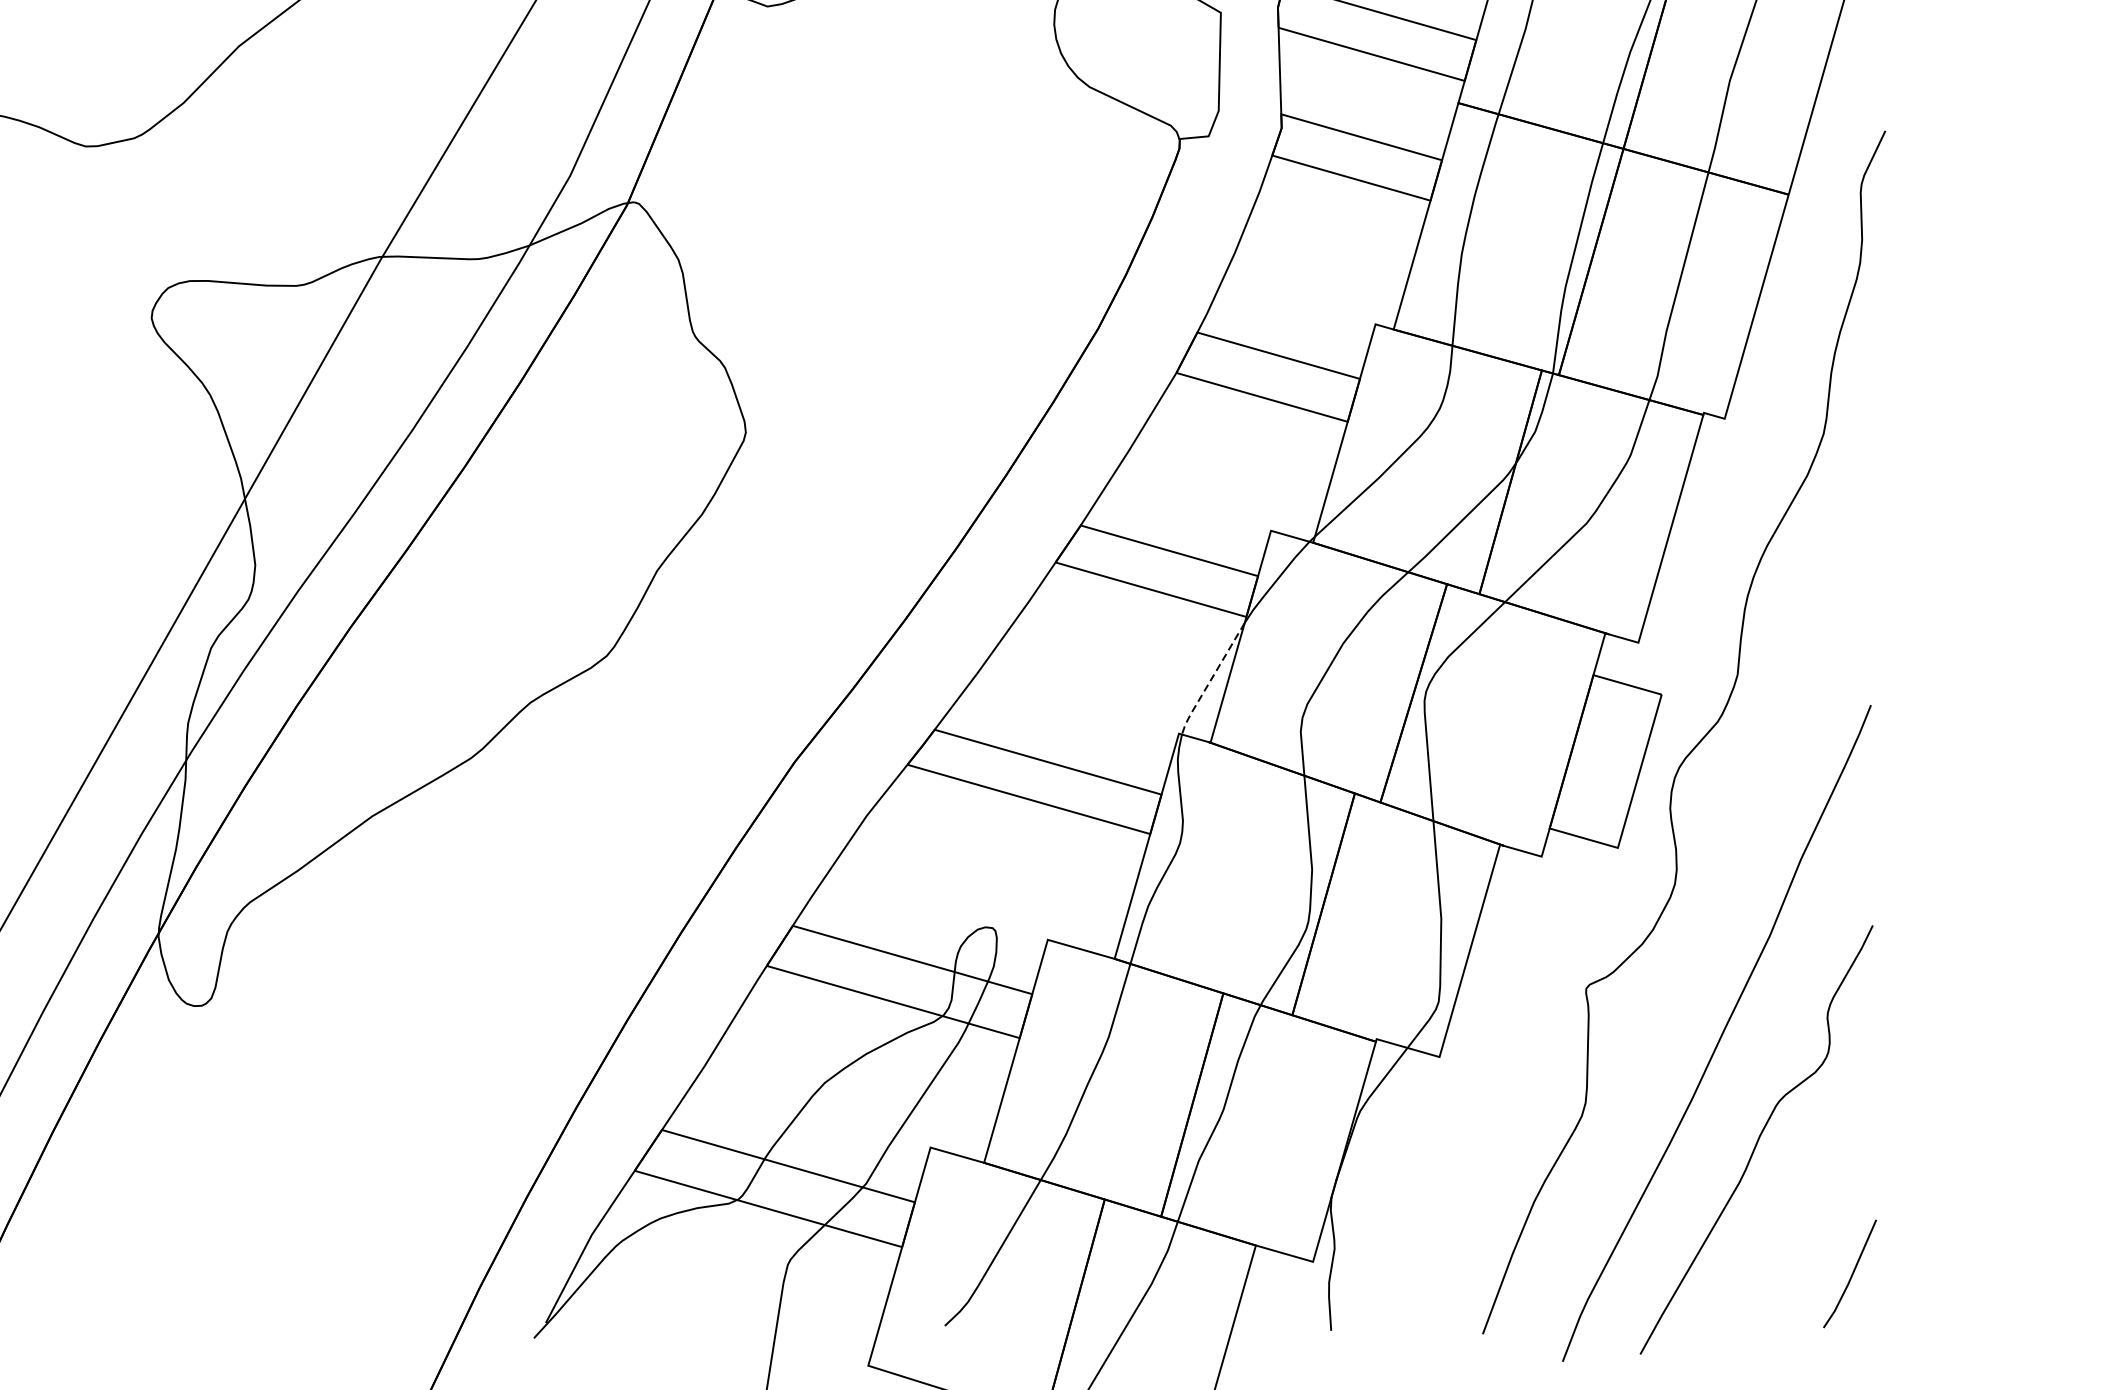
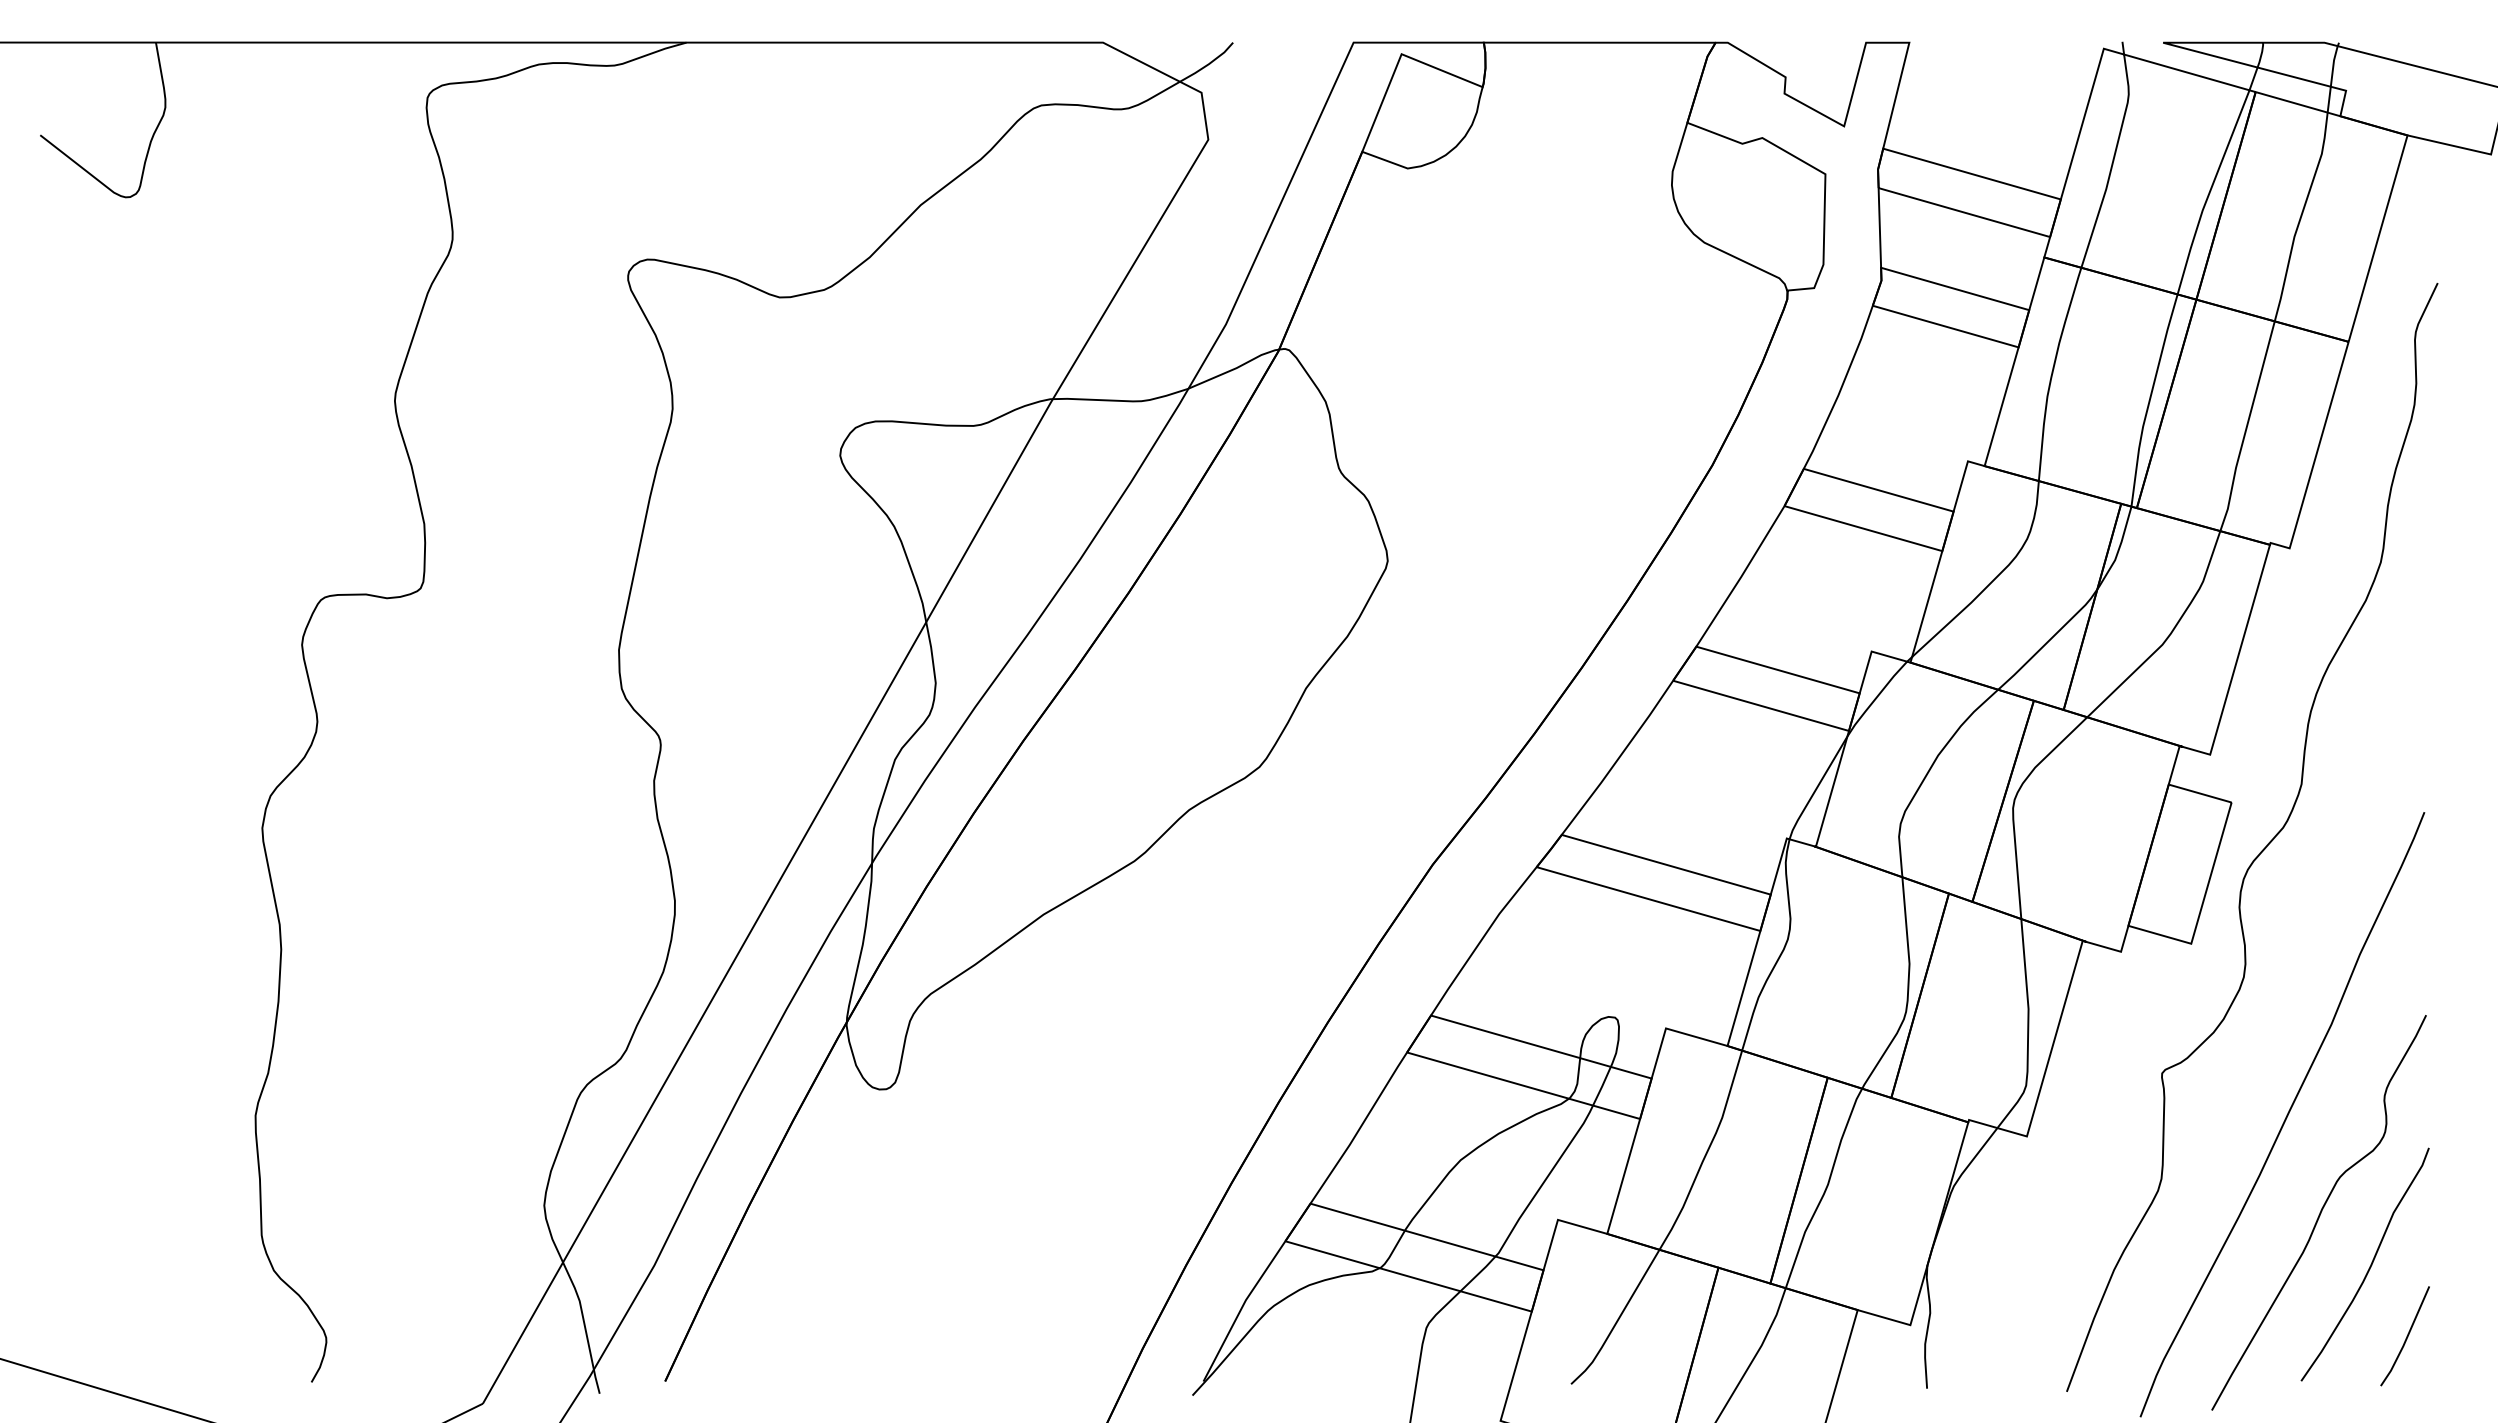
line: (1211, 679) -> (1816, 788), dashed -> solid
curve: (1811, 1198) -> (2369, 1266), added

